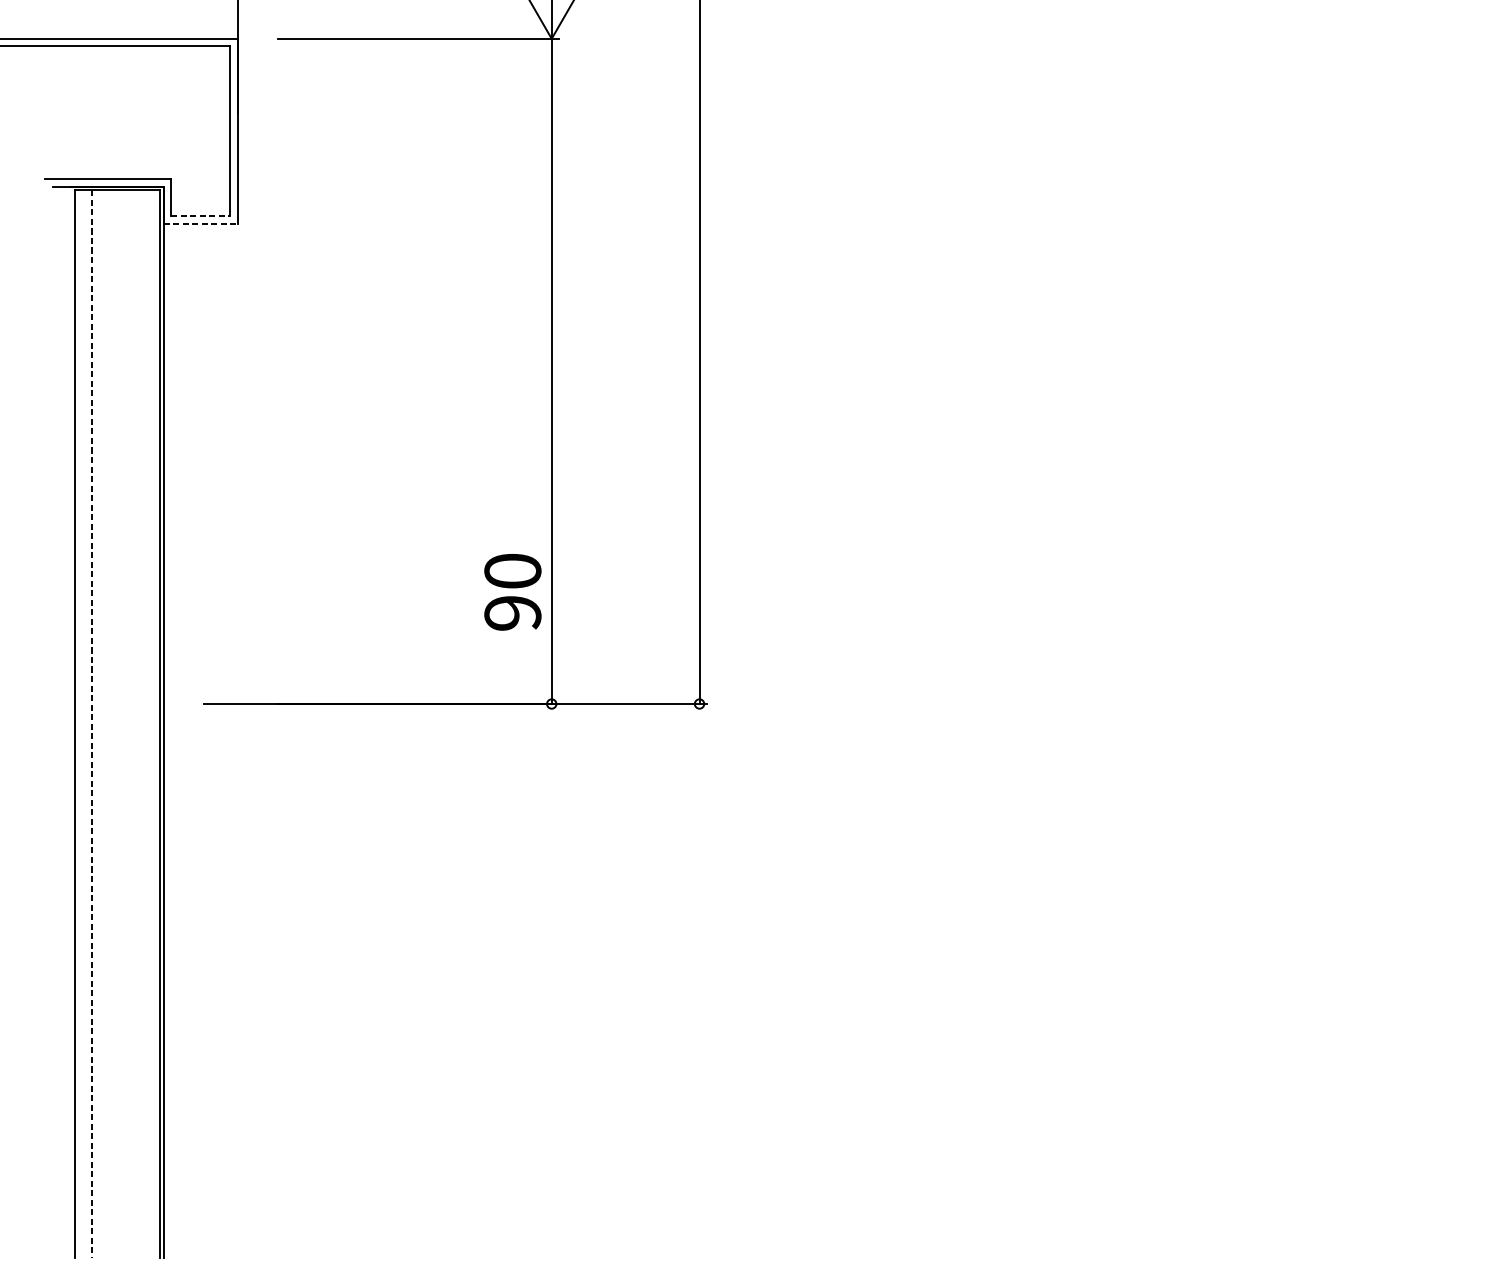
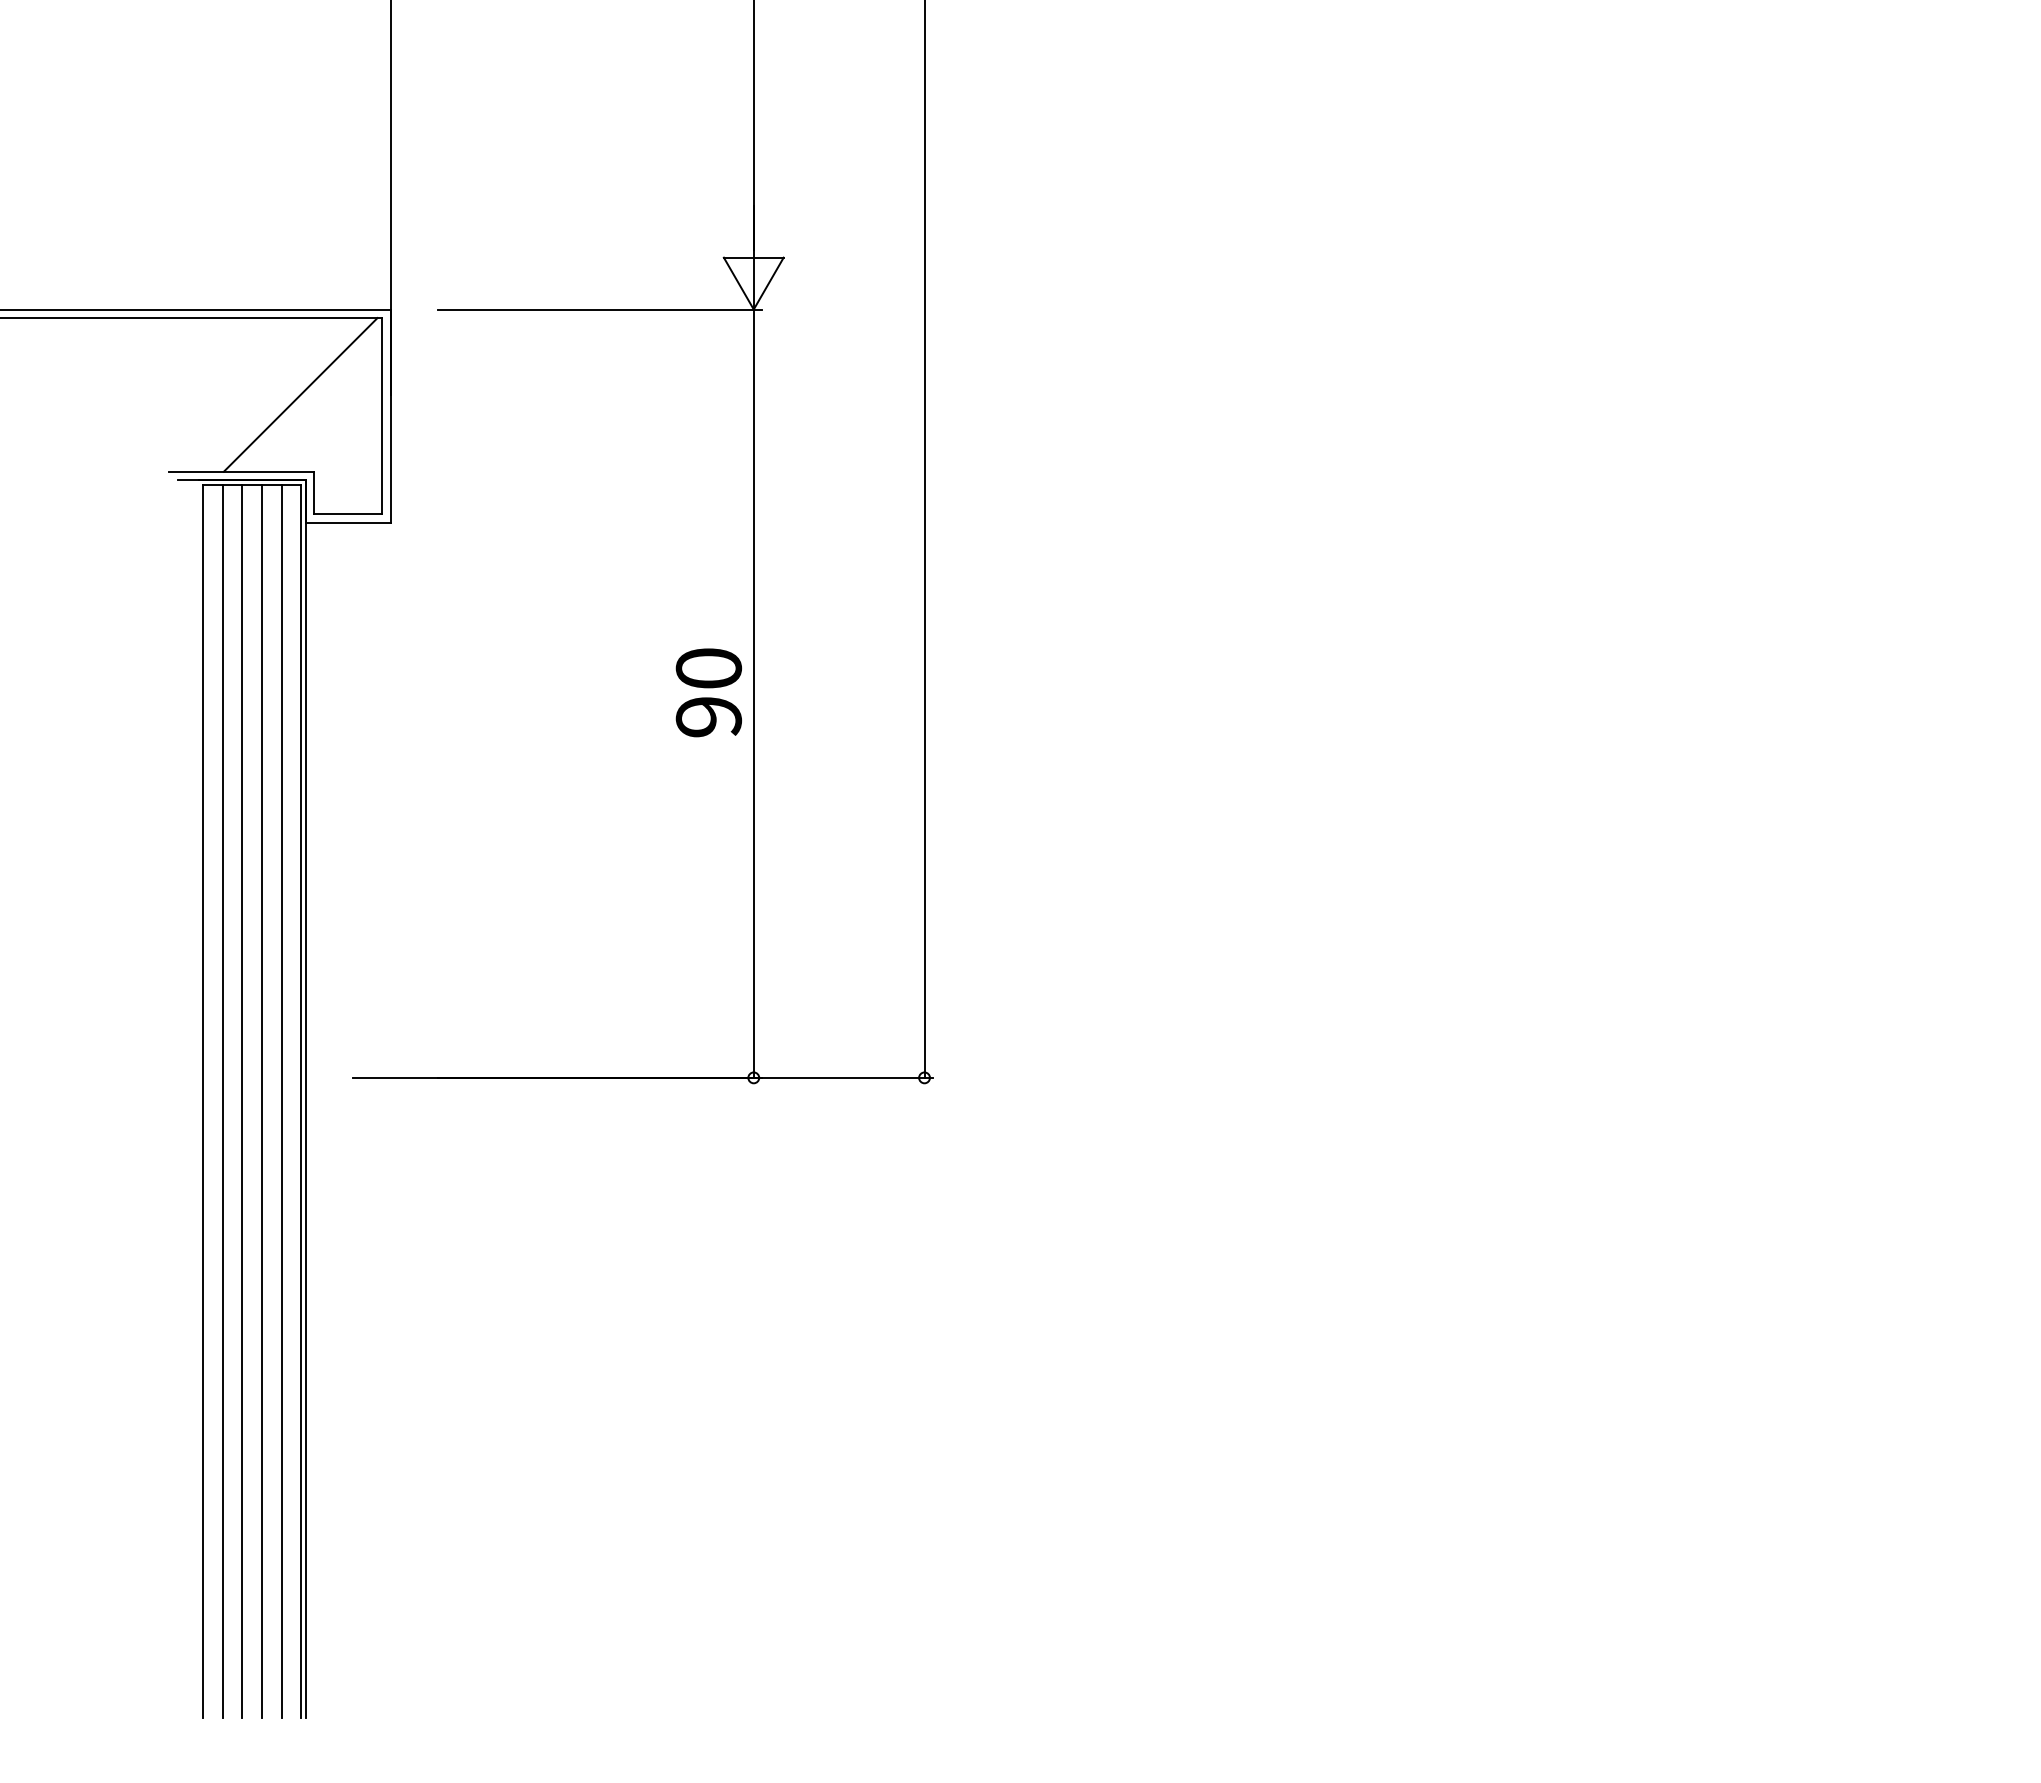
line: (159, 112) -> (300, 394), added
line: (200, 216) -> (348, 514), dashed -> solid
line: (200, 223) -> (348, 522), dashed -> solid
text: (512, 592) -> (708, 692), moved
line: (91, 724) -> (222, 1101), dashed -> solid
line: (109, 724) -> (242, 1101), added
line: (126, 724) -> (262, 1101), added
line: (142, 724) -> (281, 1101), added

